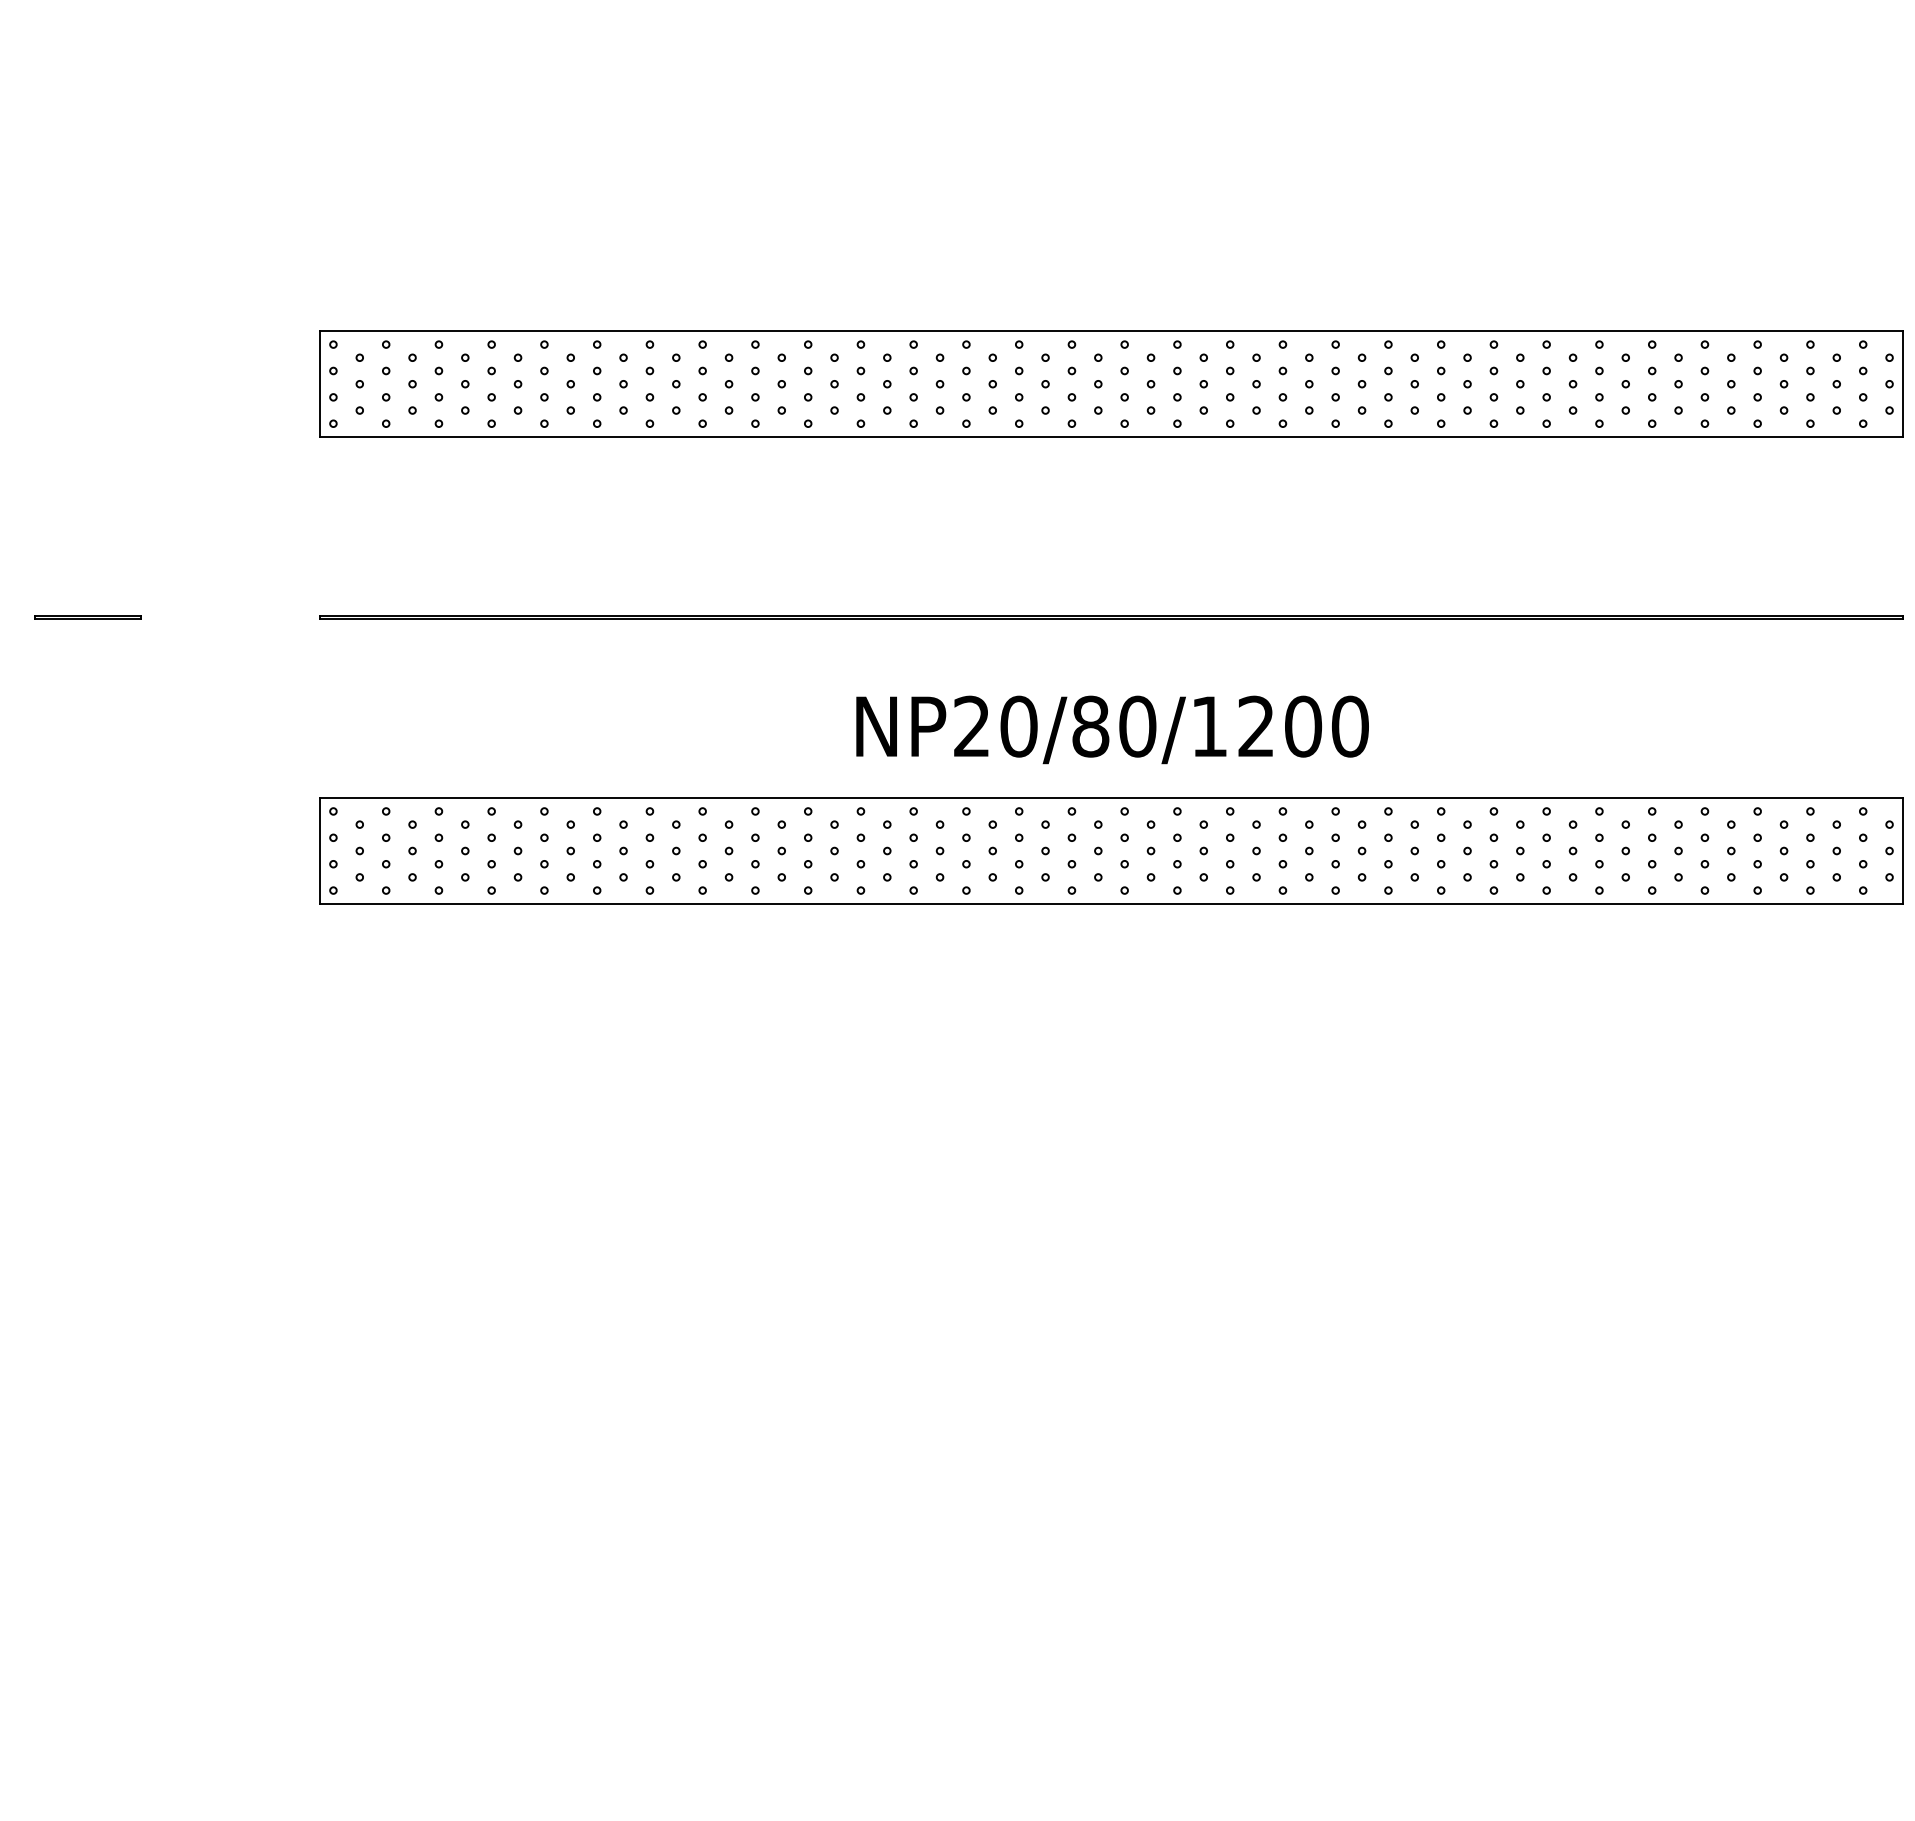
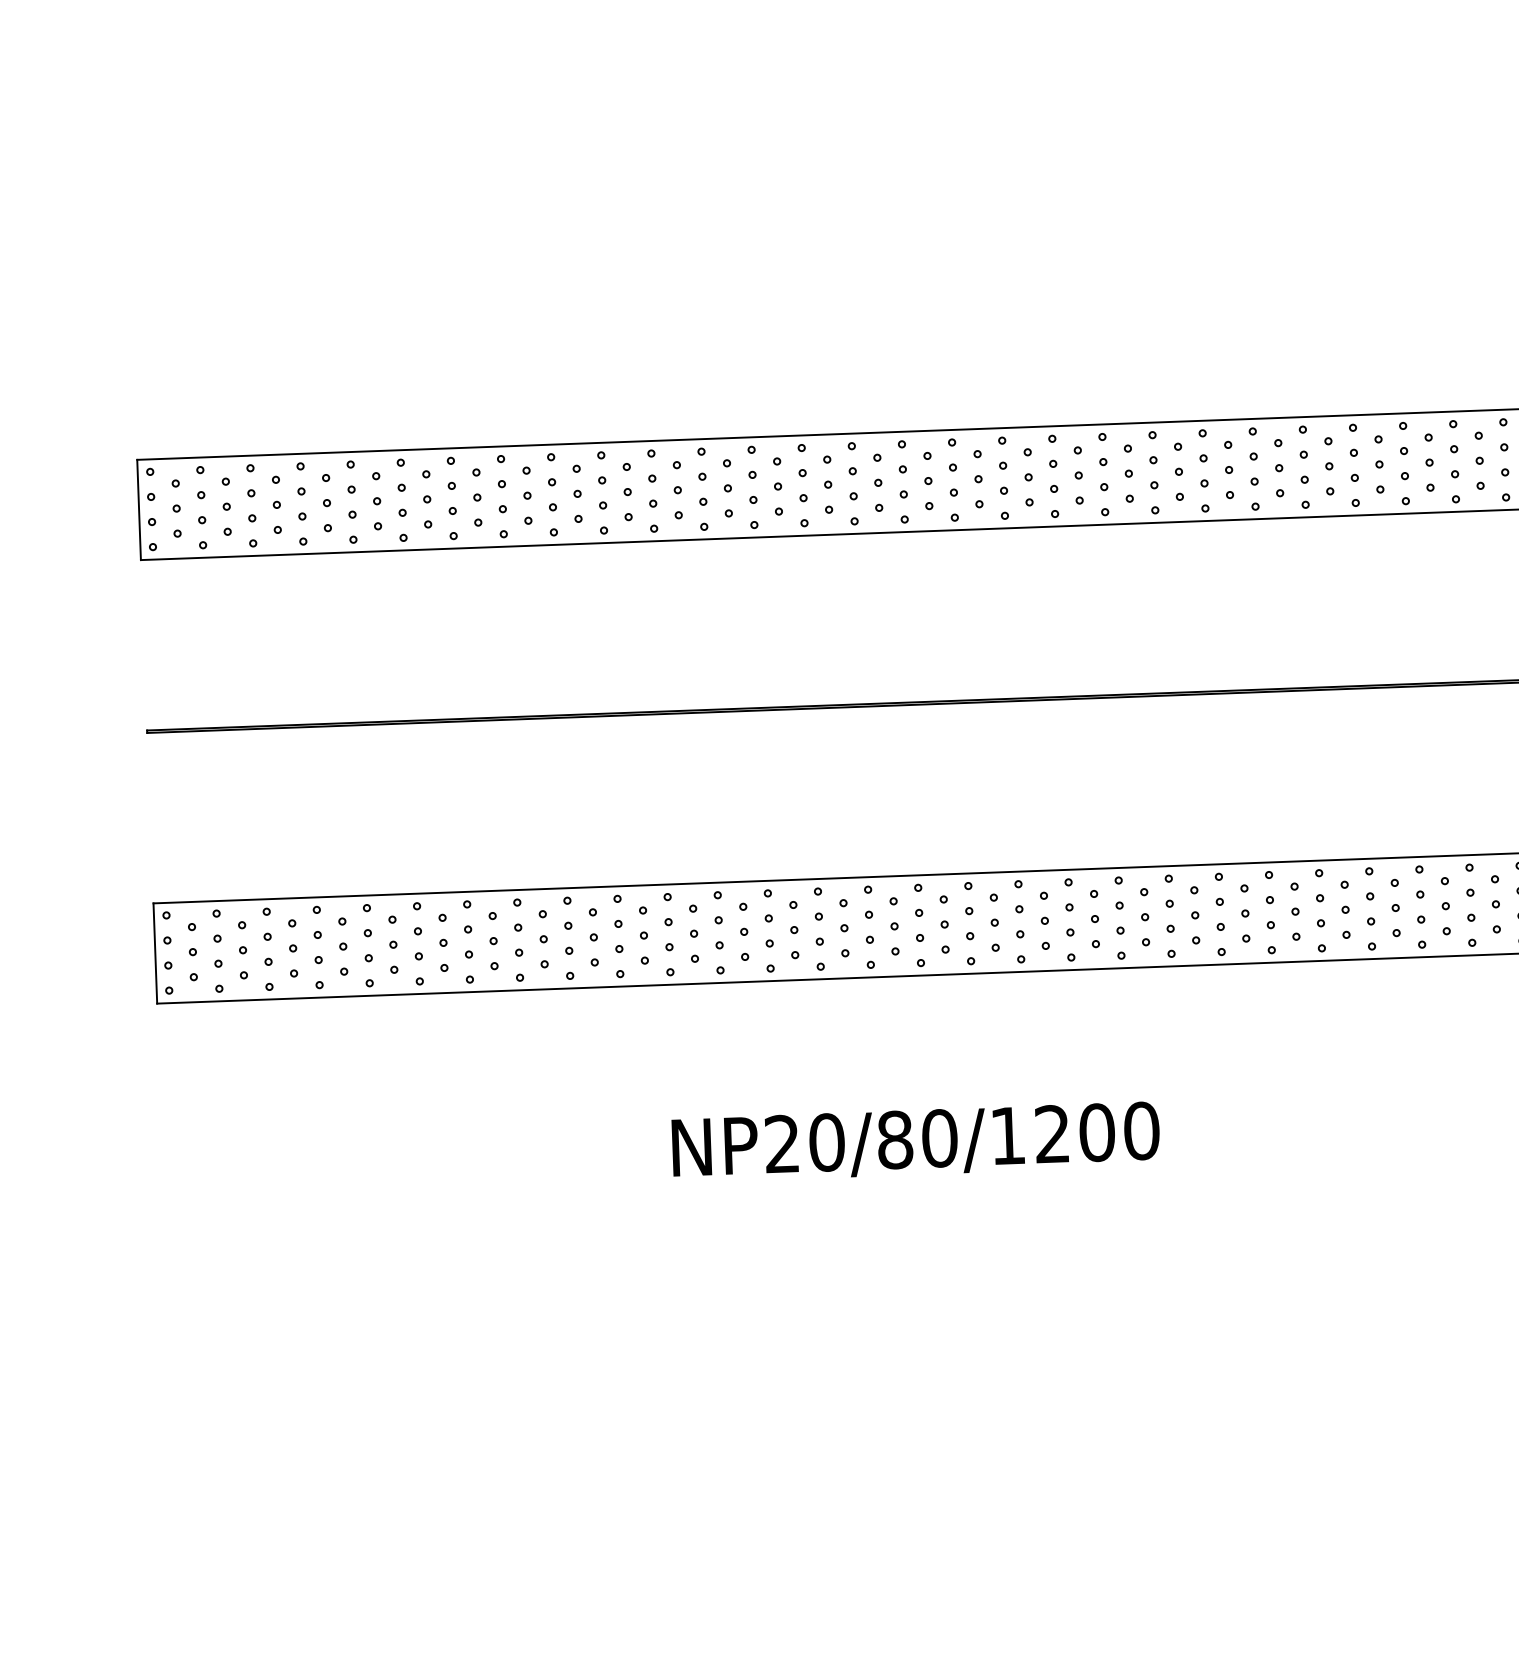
text: (1112, 729) -> (915, 1142), moved

